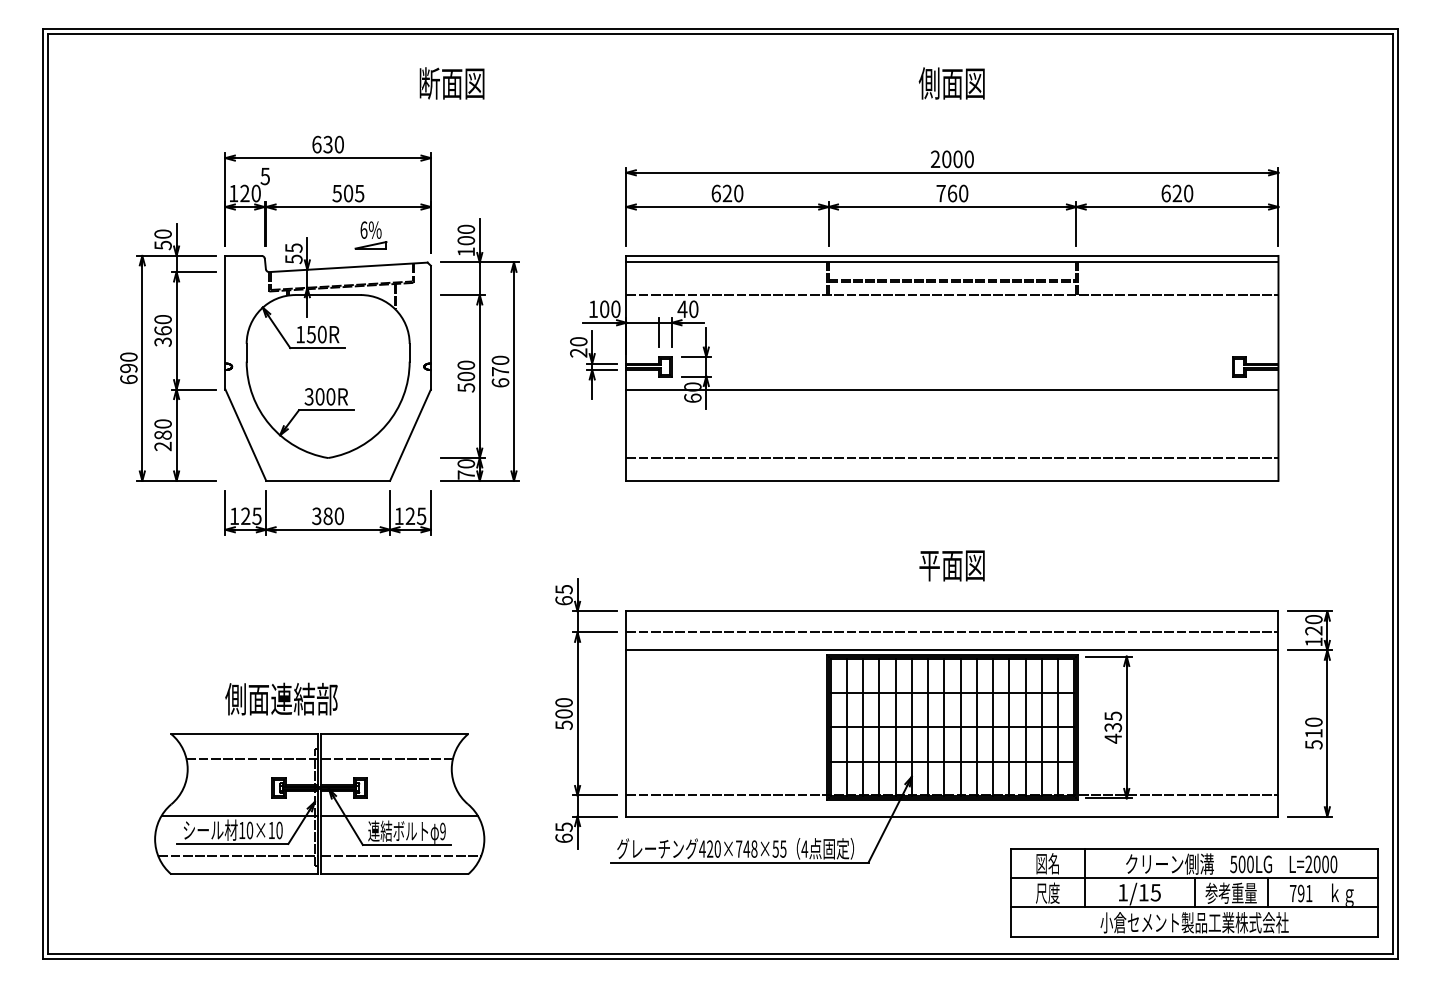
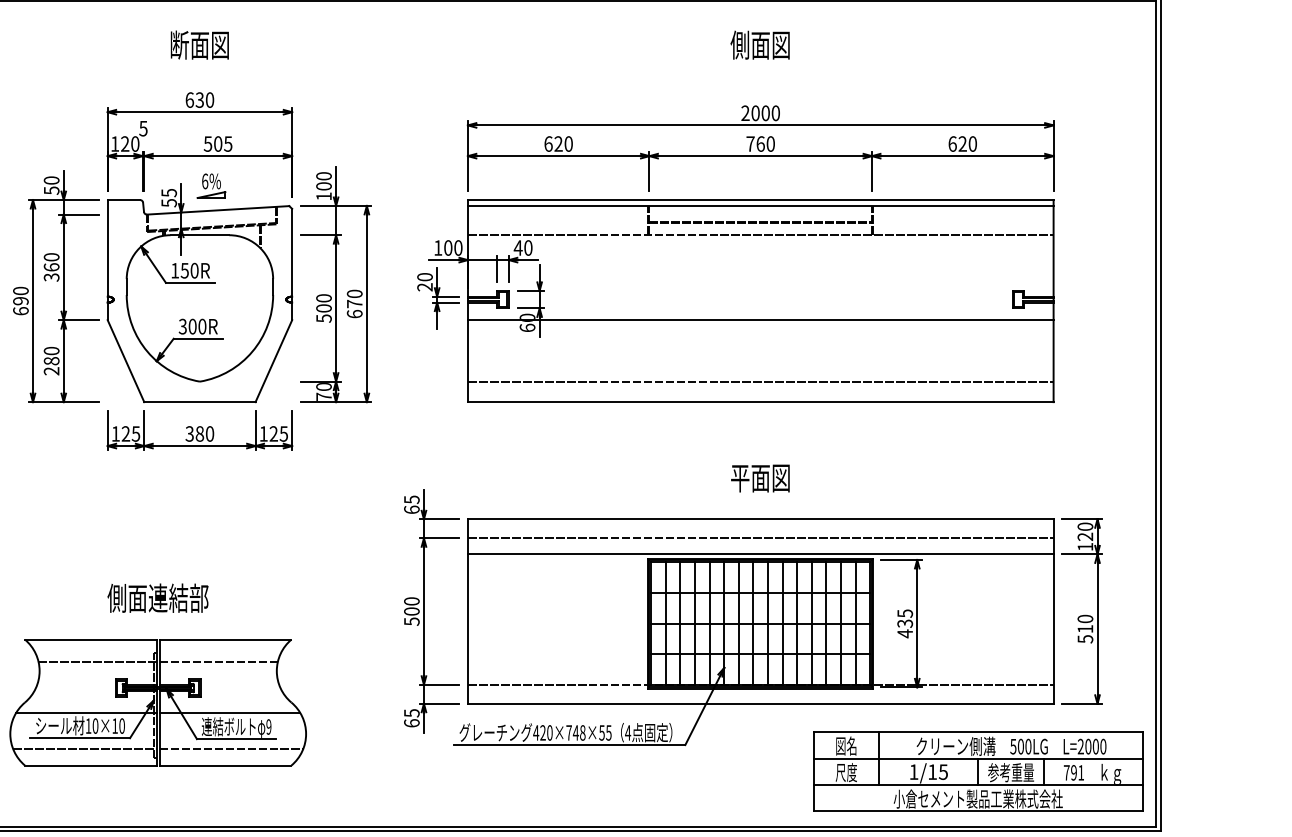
text: (451, 83) -> (199, 45), moved
part: (370, 235) -> (211, 186), moved
part: (319, 803) -> (158, 701), moved

